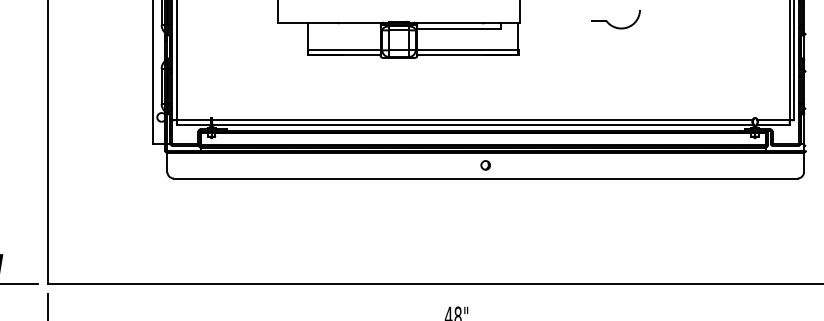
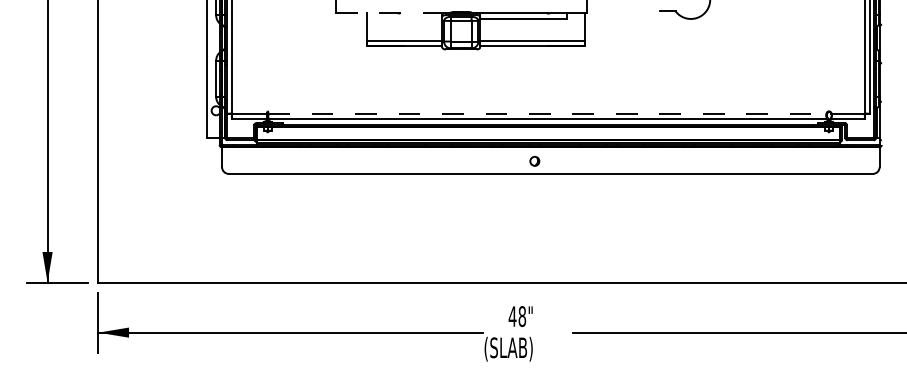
line: (329, 23) -> (389, 13), solid -> dashed
line: (482, 120) -> (547, 113), solid -> dashed
part: (485, 165) -> (534, 161), moved

